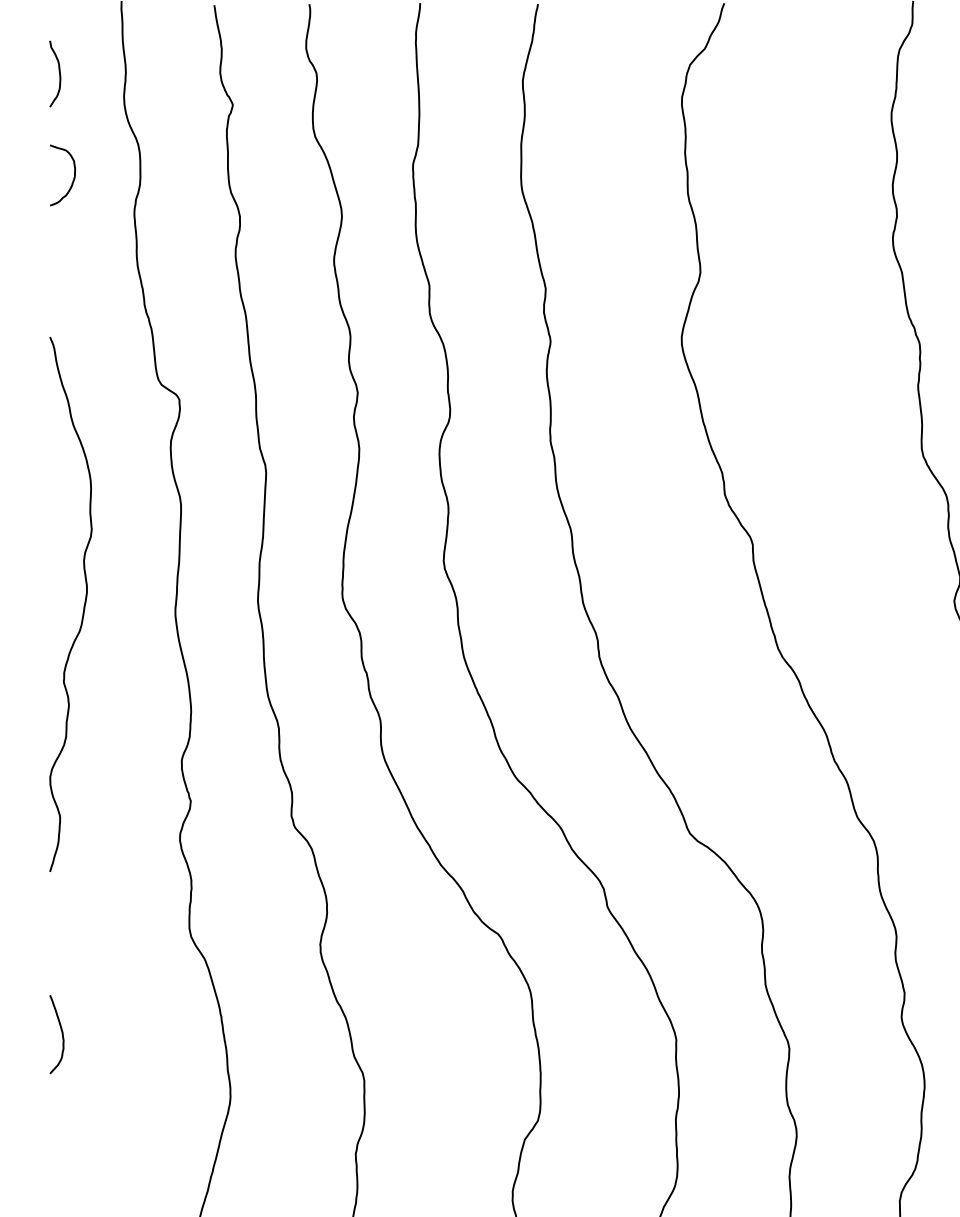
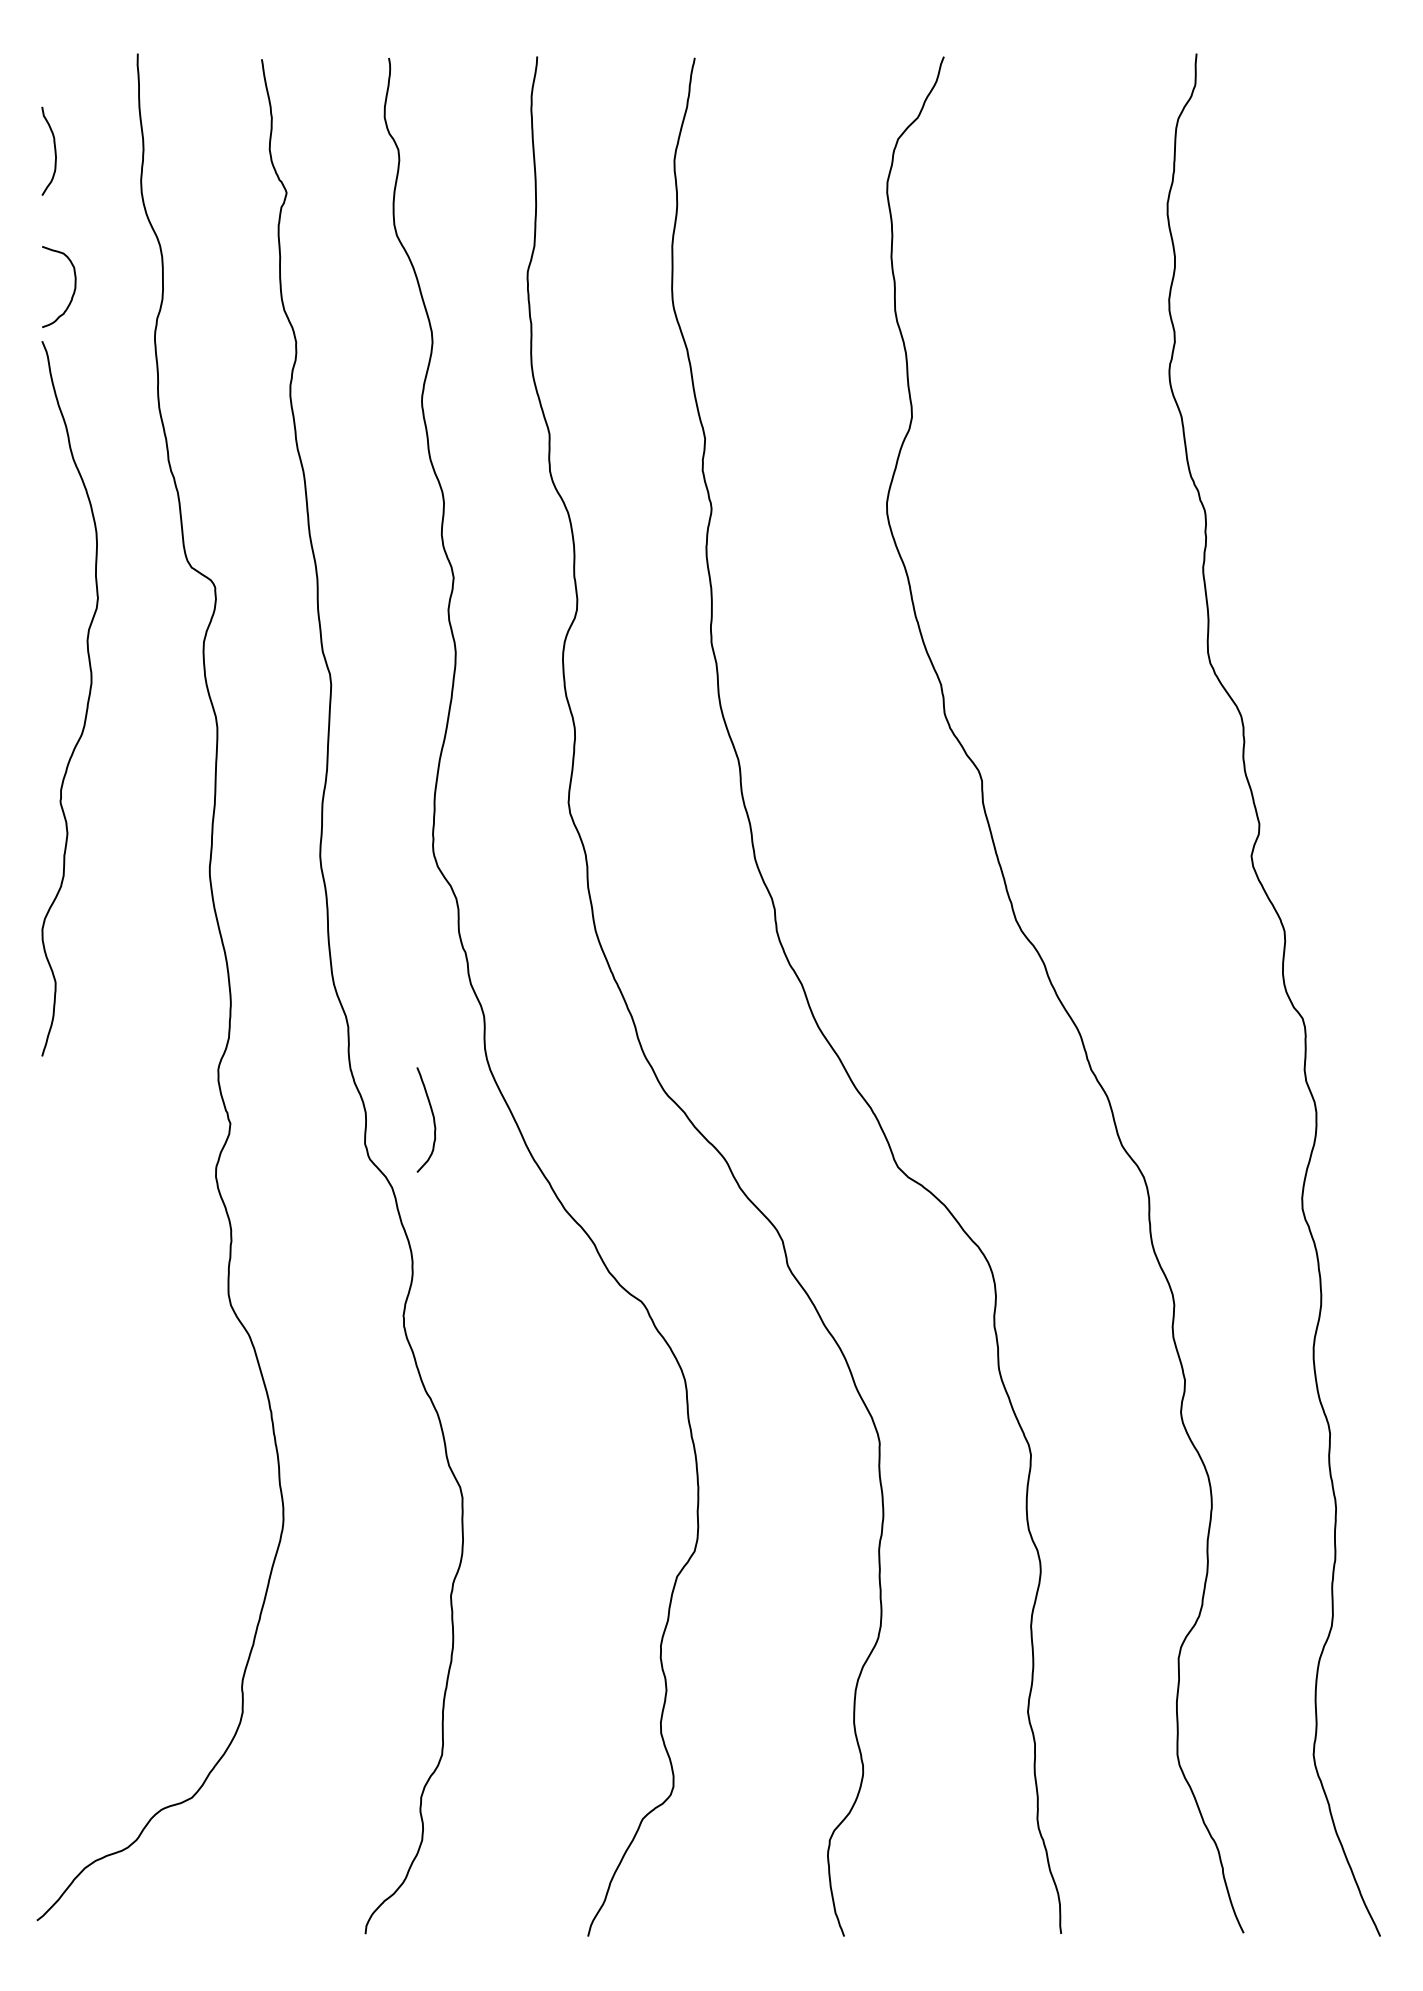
curve: (83, 605) -> (87, 699), moved
curve: (61, 1031) -> (432, 1116), moved

